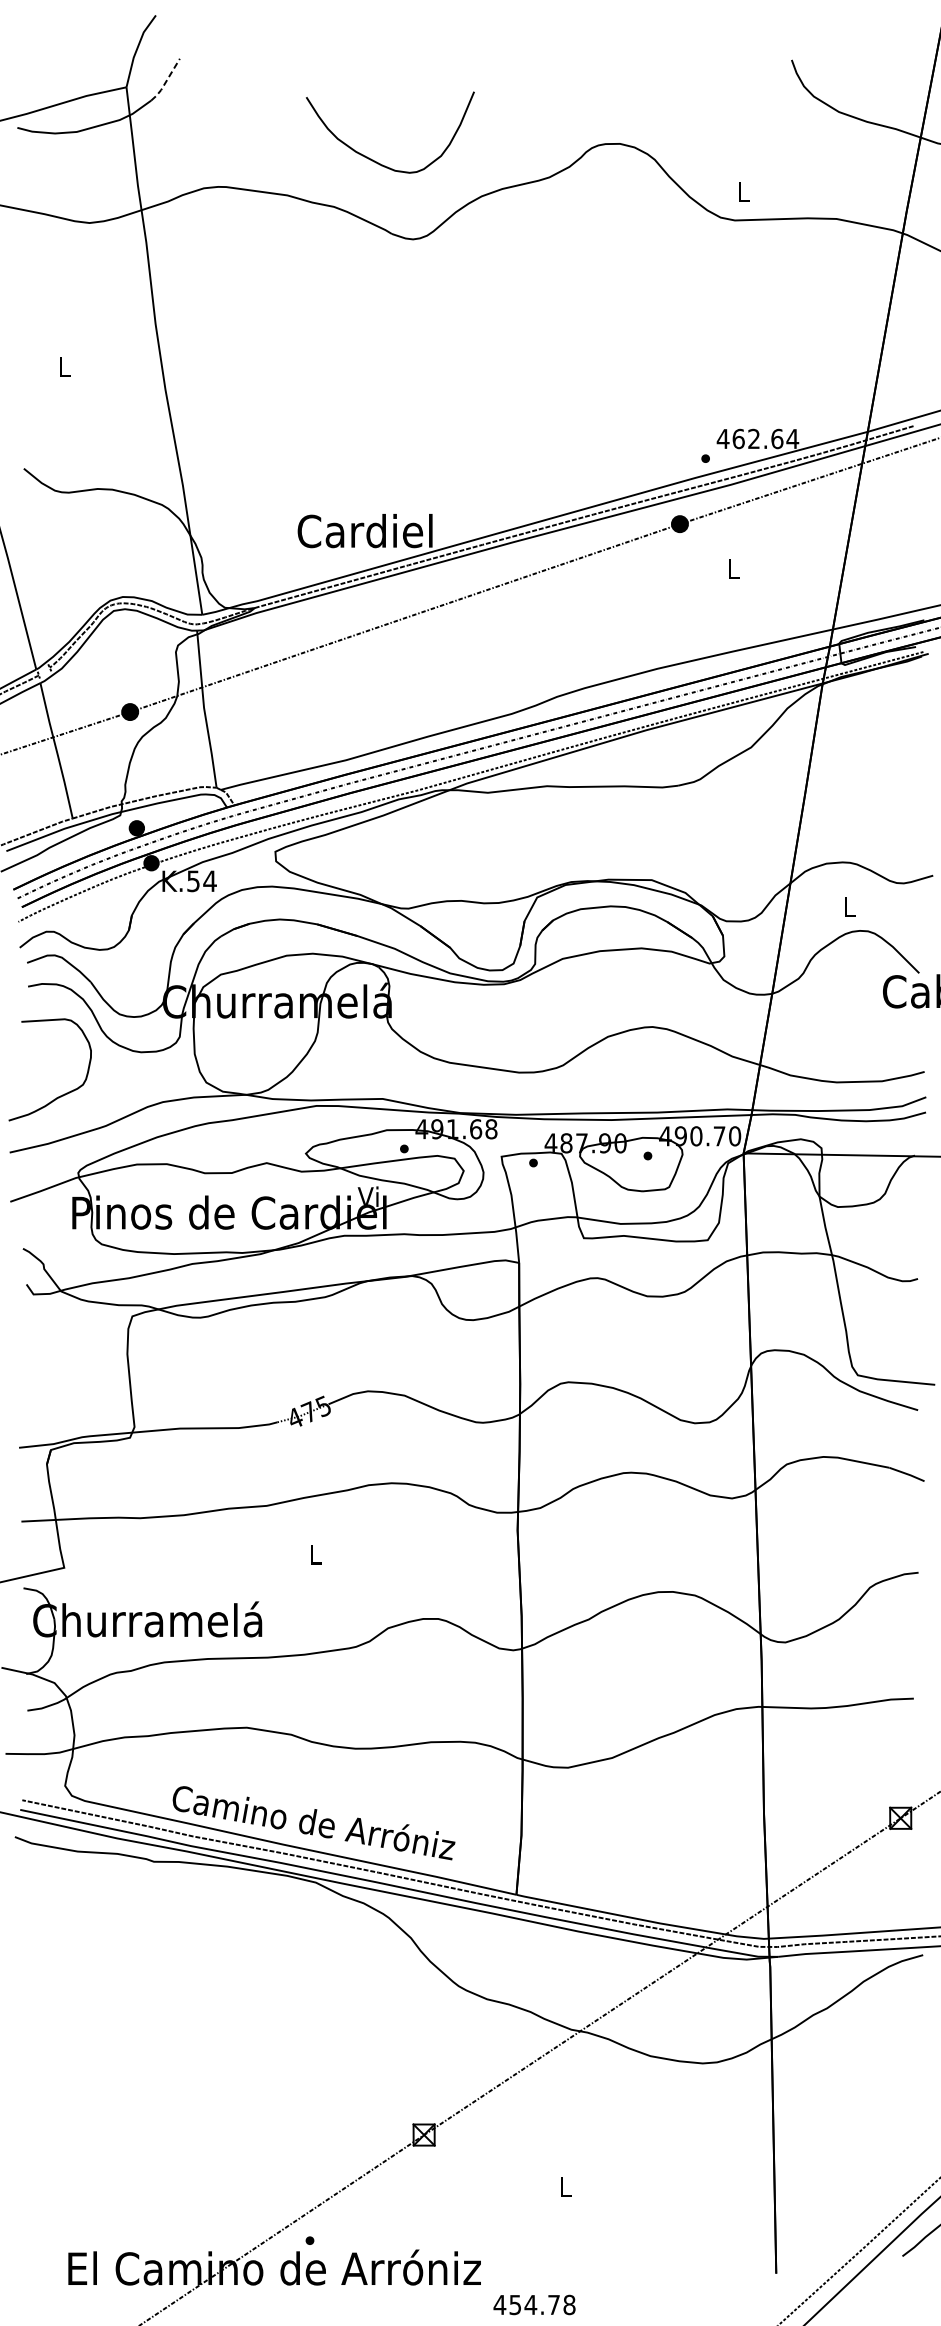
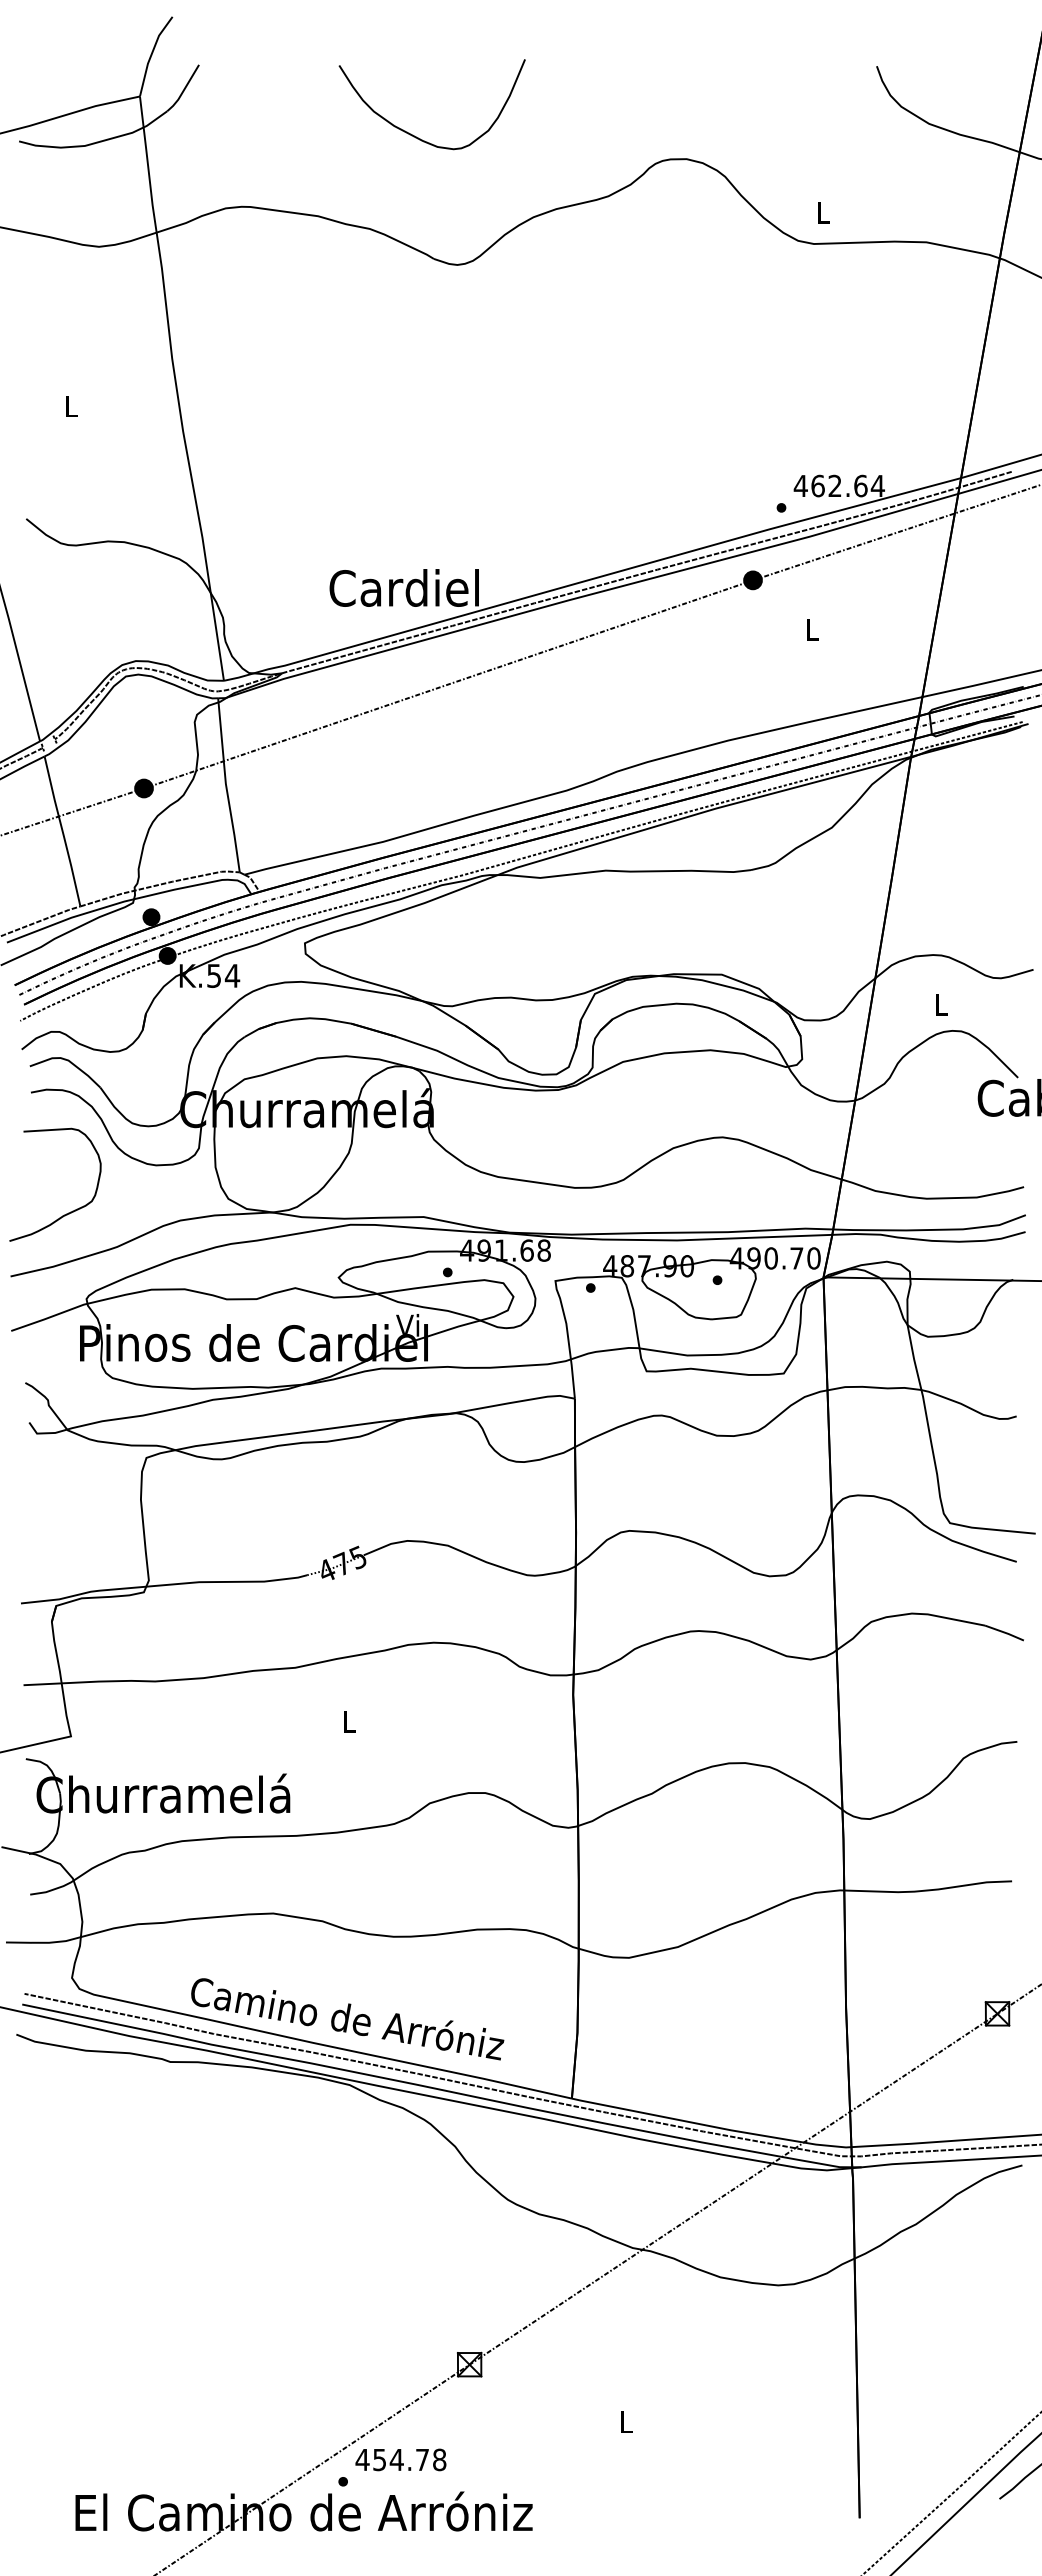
line: (165, 81) -> (183, 90), dashed -> solid
curve: (376, 161) -> (416, 136), moved
text: (534, 2304) -> (400, 2459), moved

